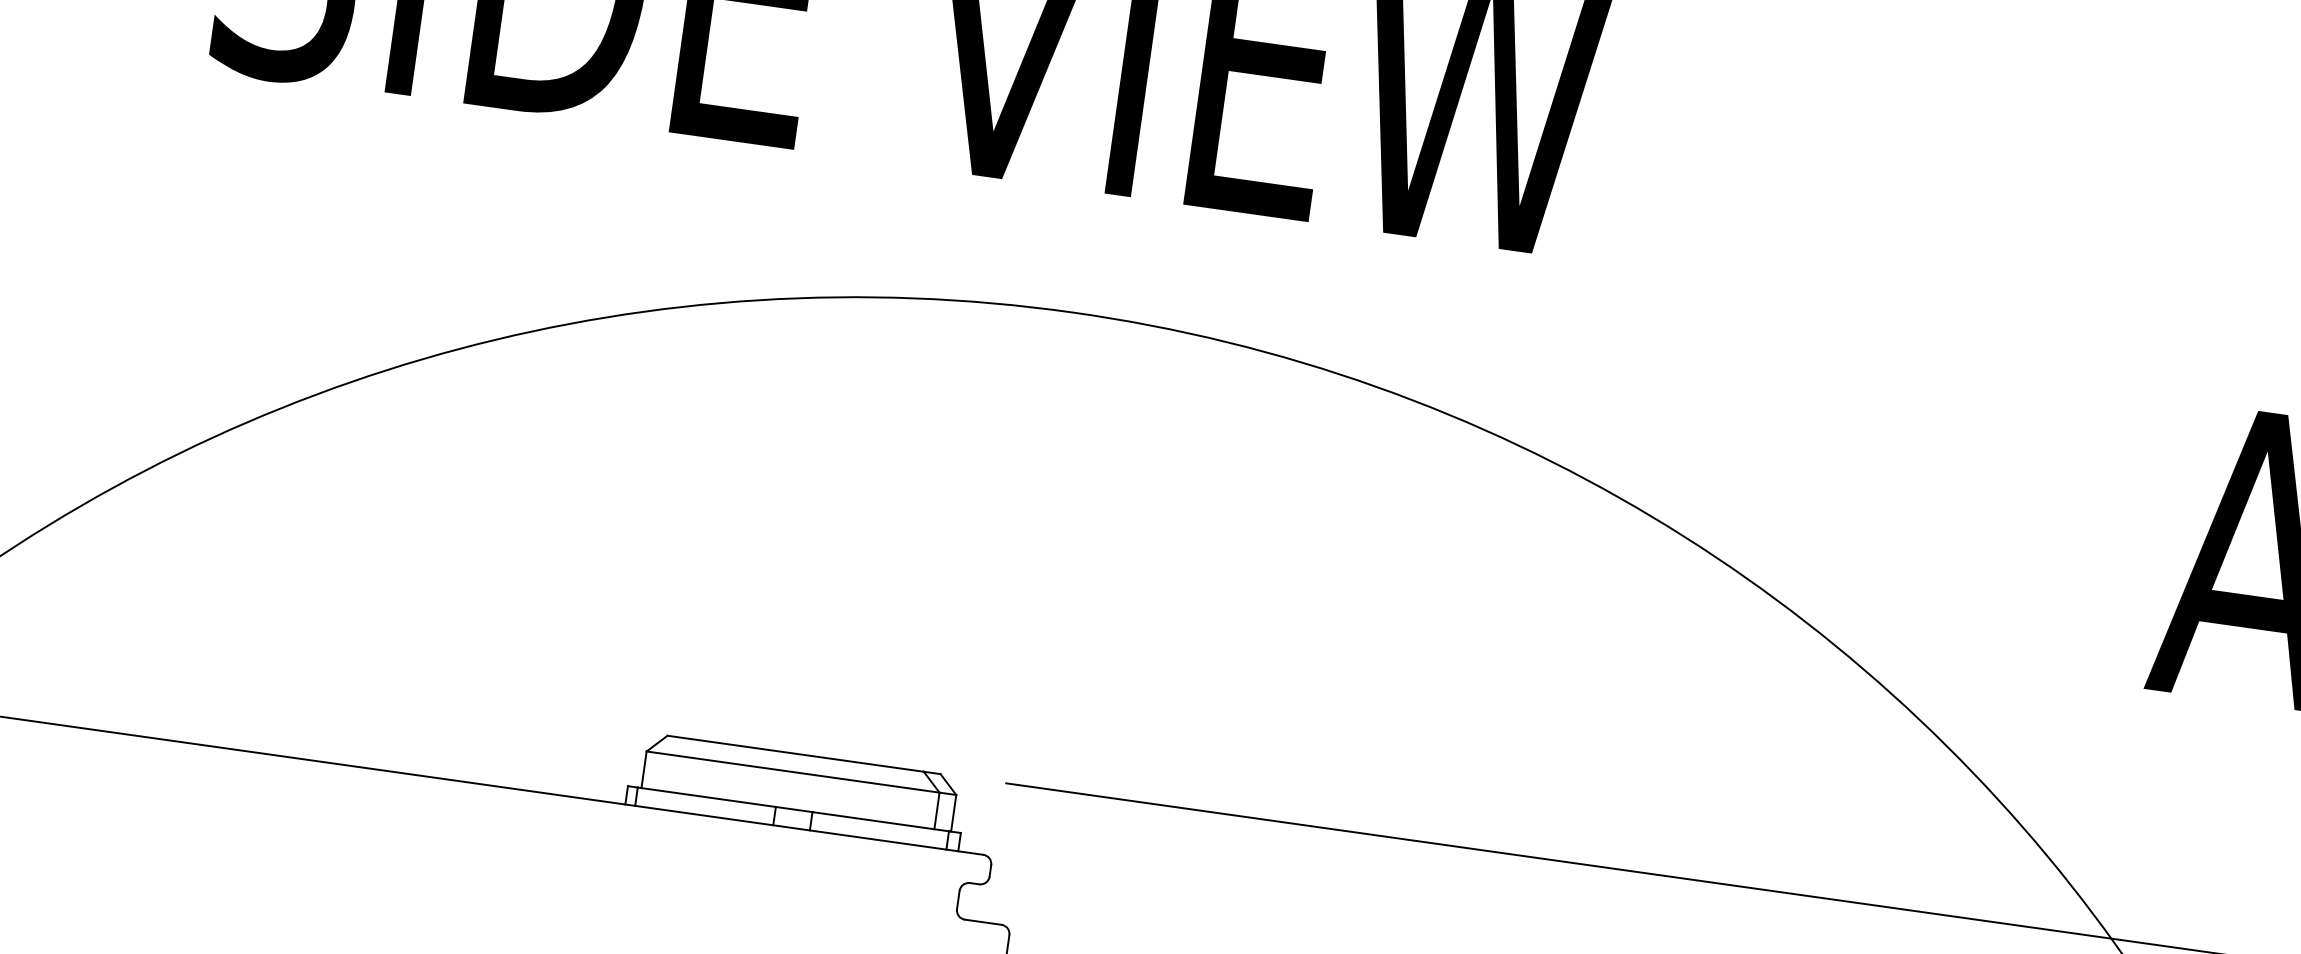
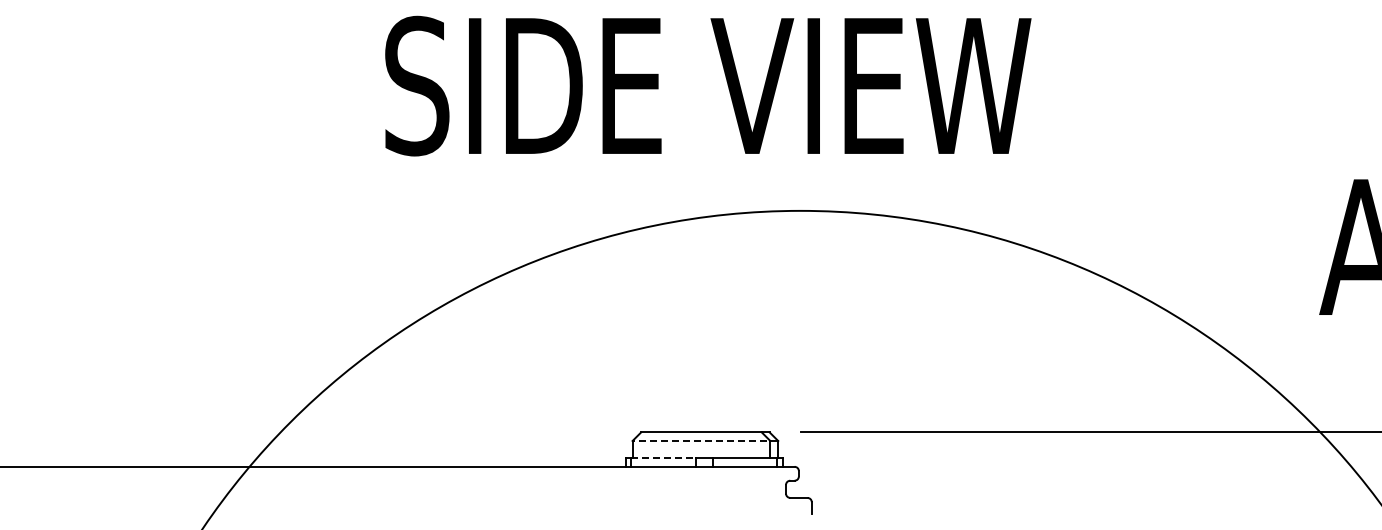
line: (801, 774) -> (705, 441), solid -> dashed
line: (707, 797) -> (663, 458), solid -> dashed

